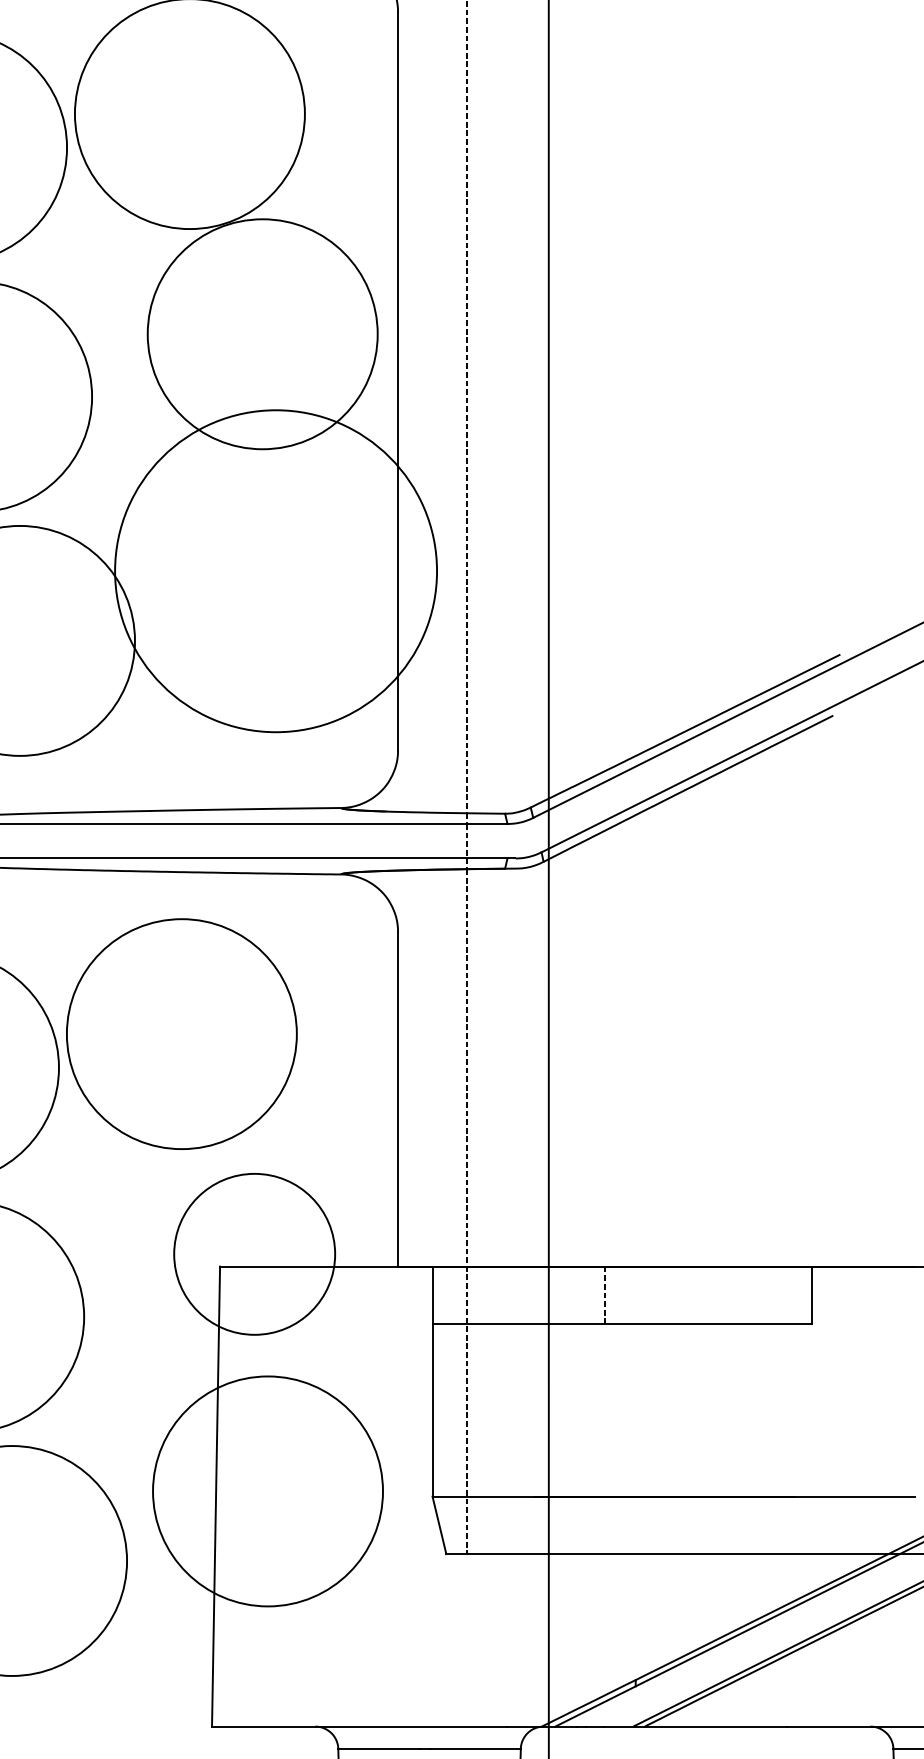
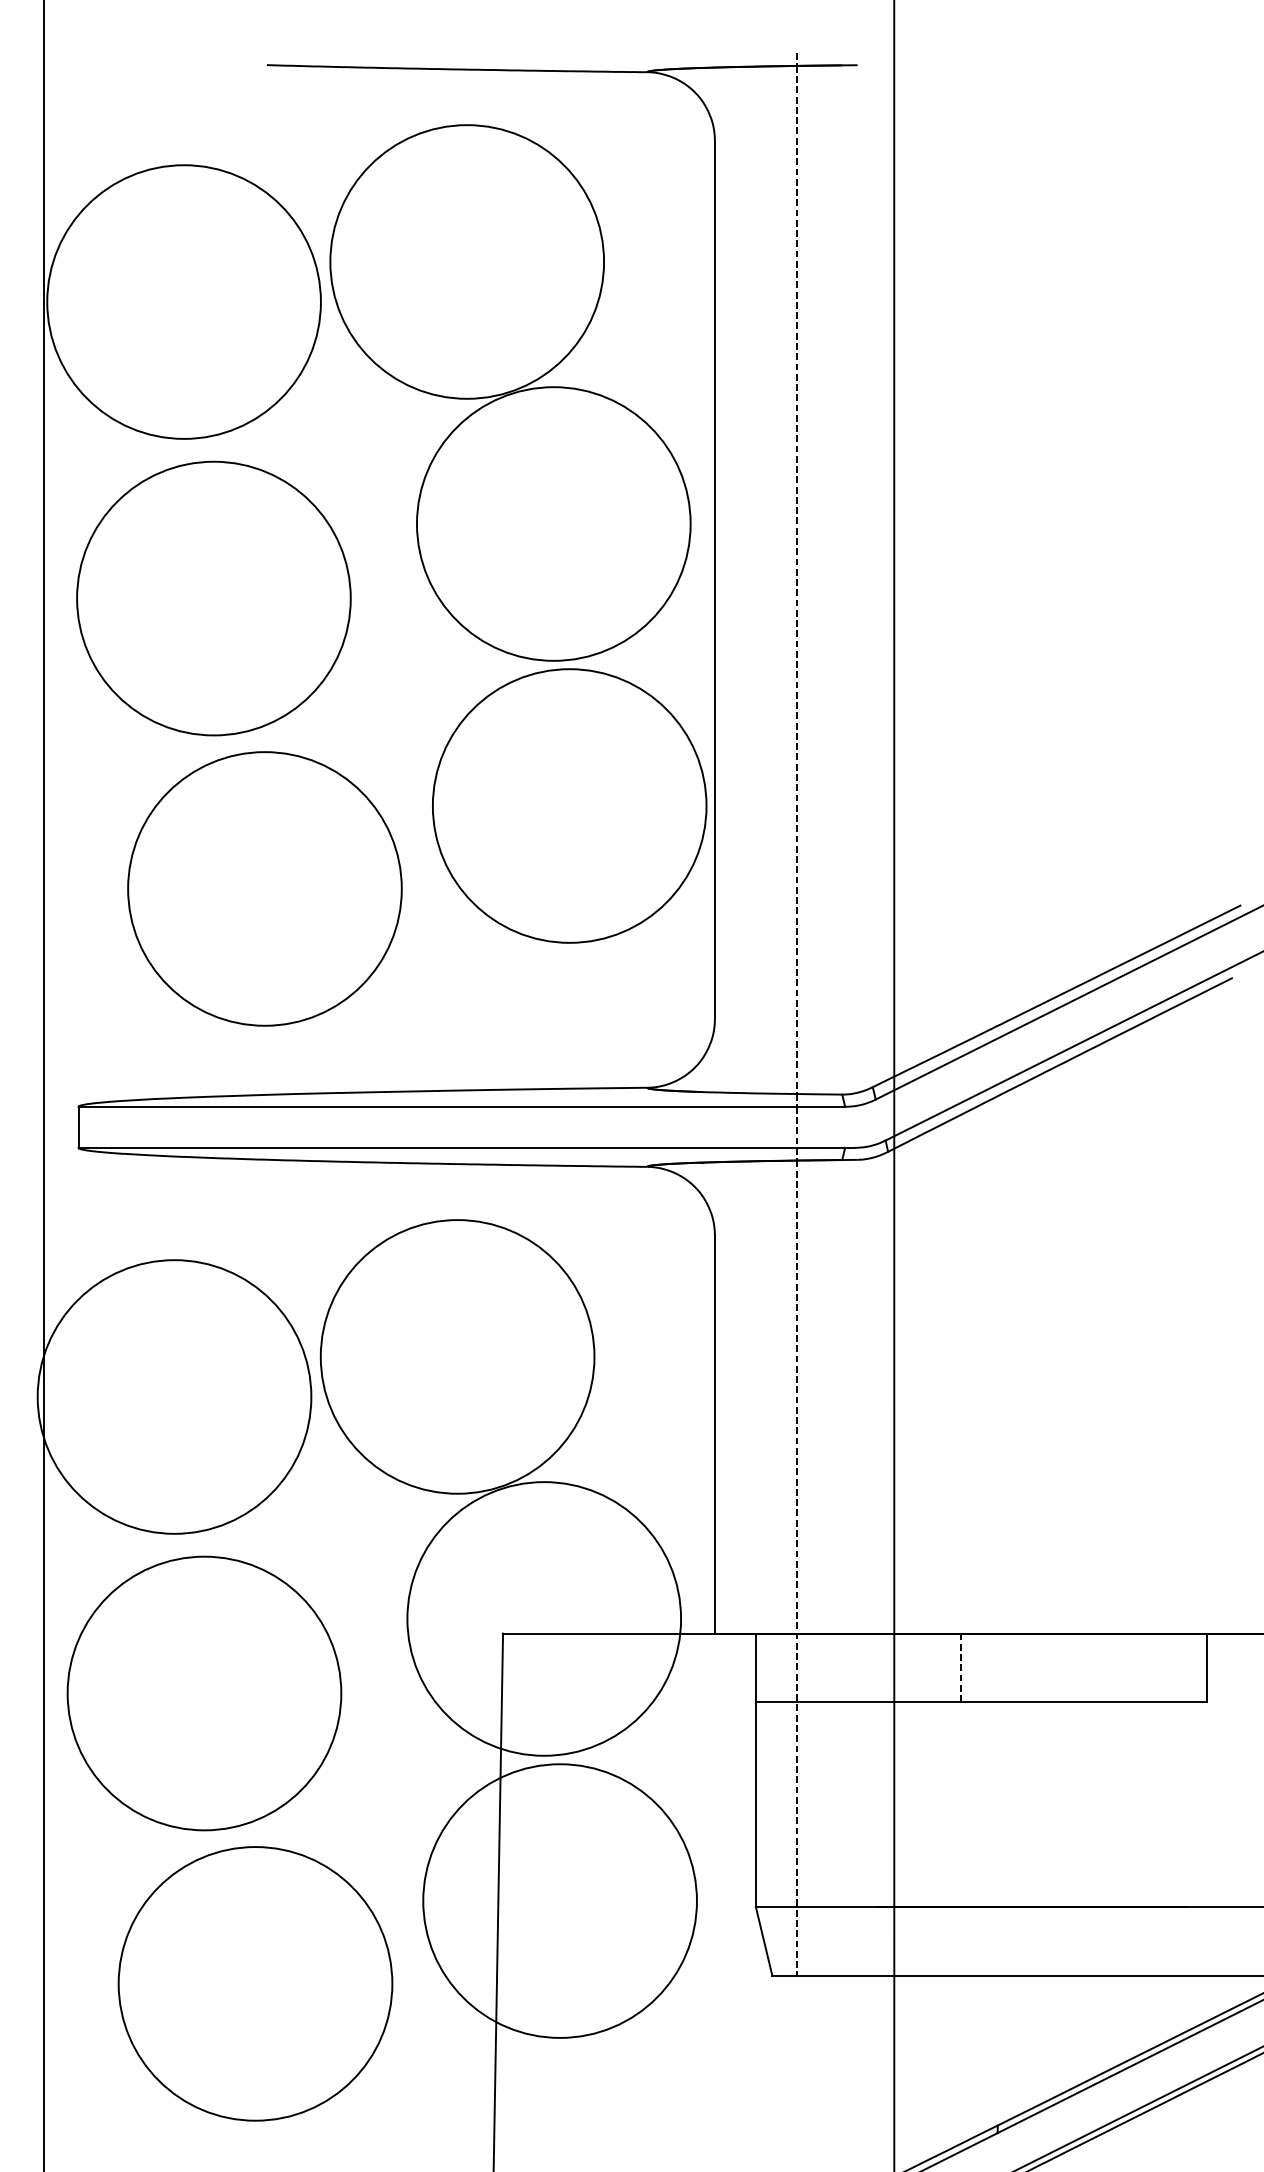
circle: (275, 570) -> (569, 805), size x0.71
circle: (254, 1253) -> (544, 1618), size x1.43

